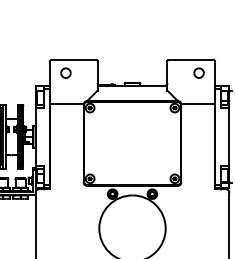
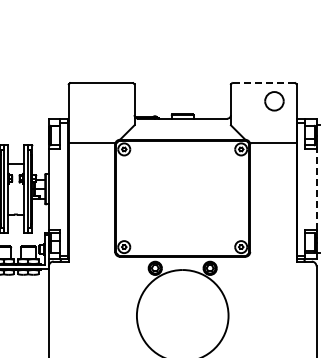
line: (191, 60) -> (263, 83), solid -> dashed
part: (65, 72) -> (90, 100), removed
part: (198, 72) -> (274, 100), size x1.4
line: (229, 136) -> (316, 188), solid -> dashed

